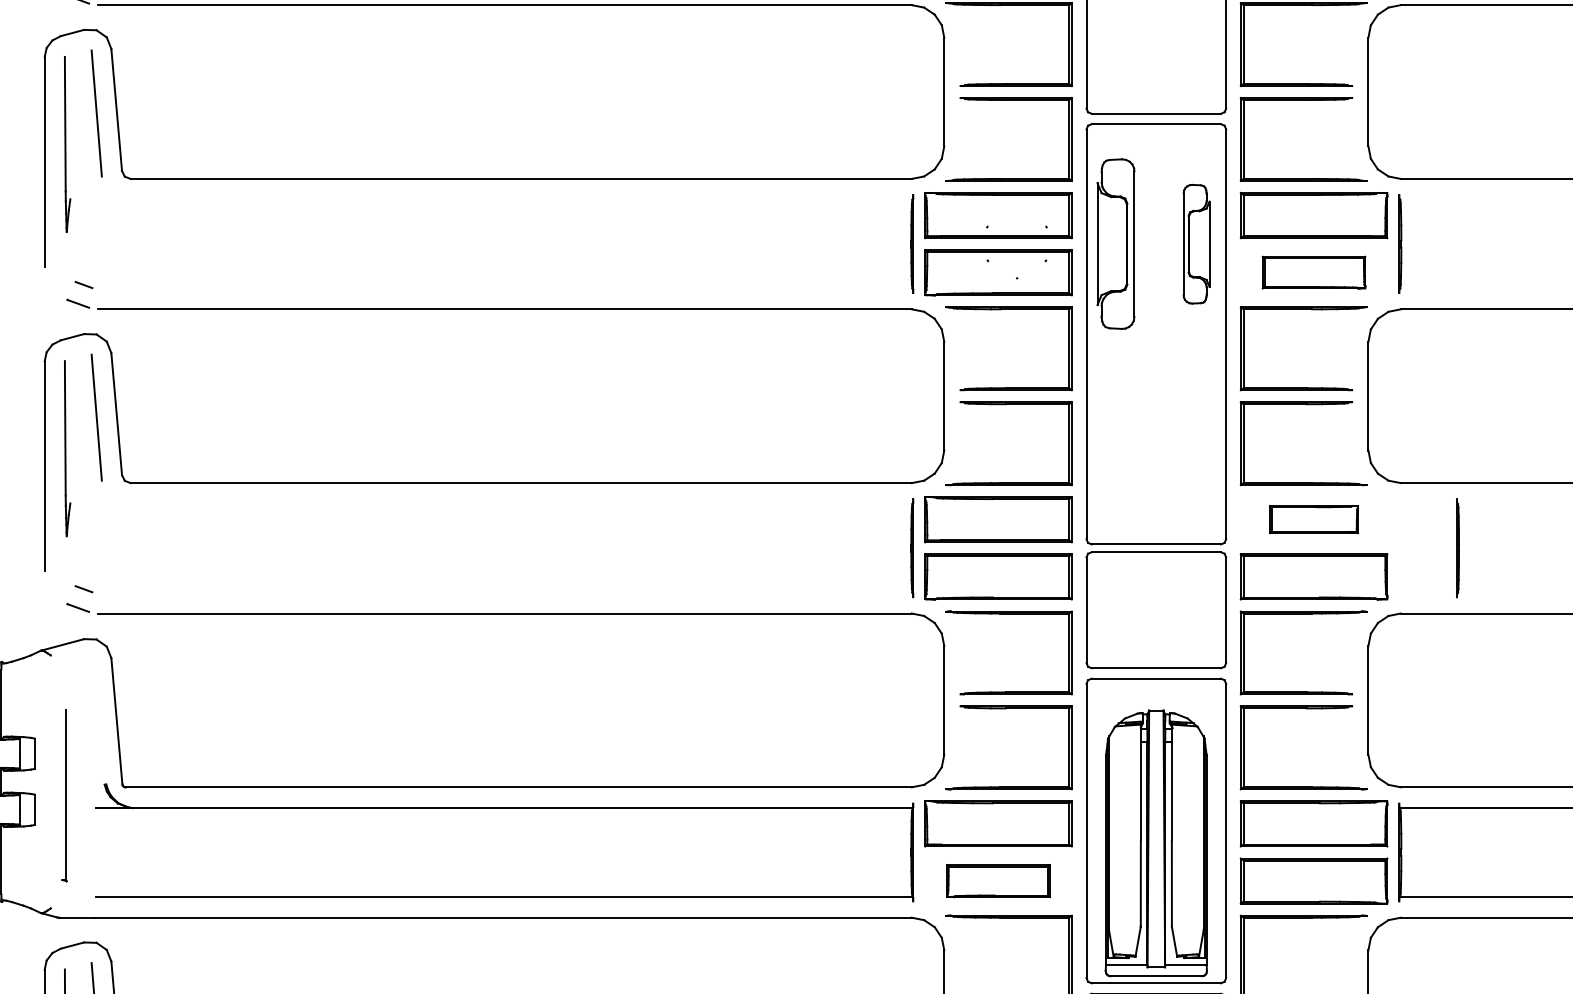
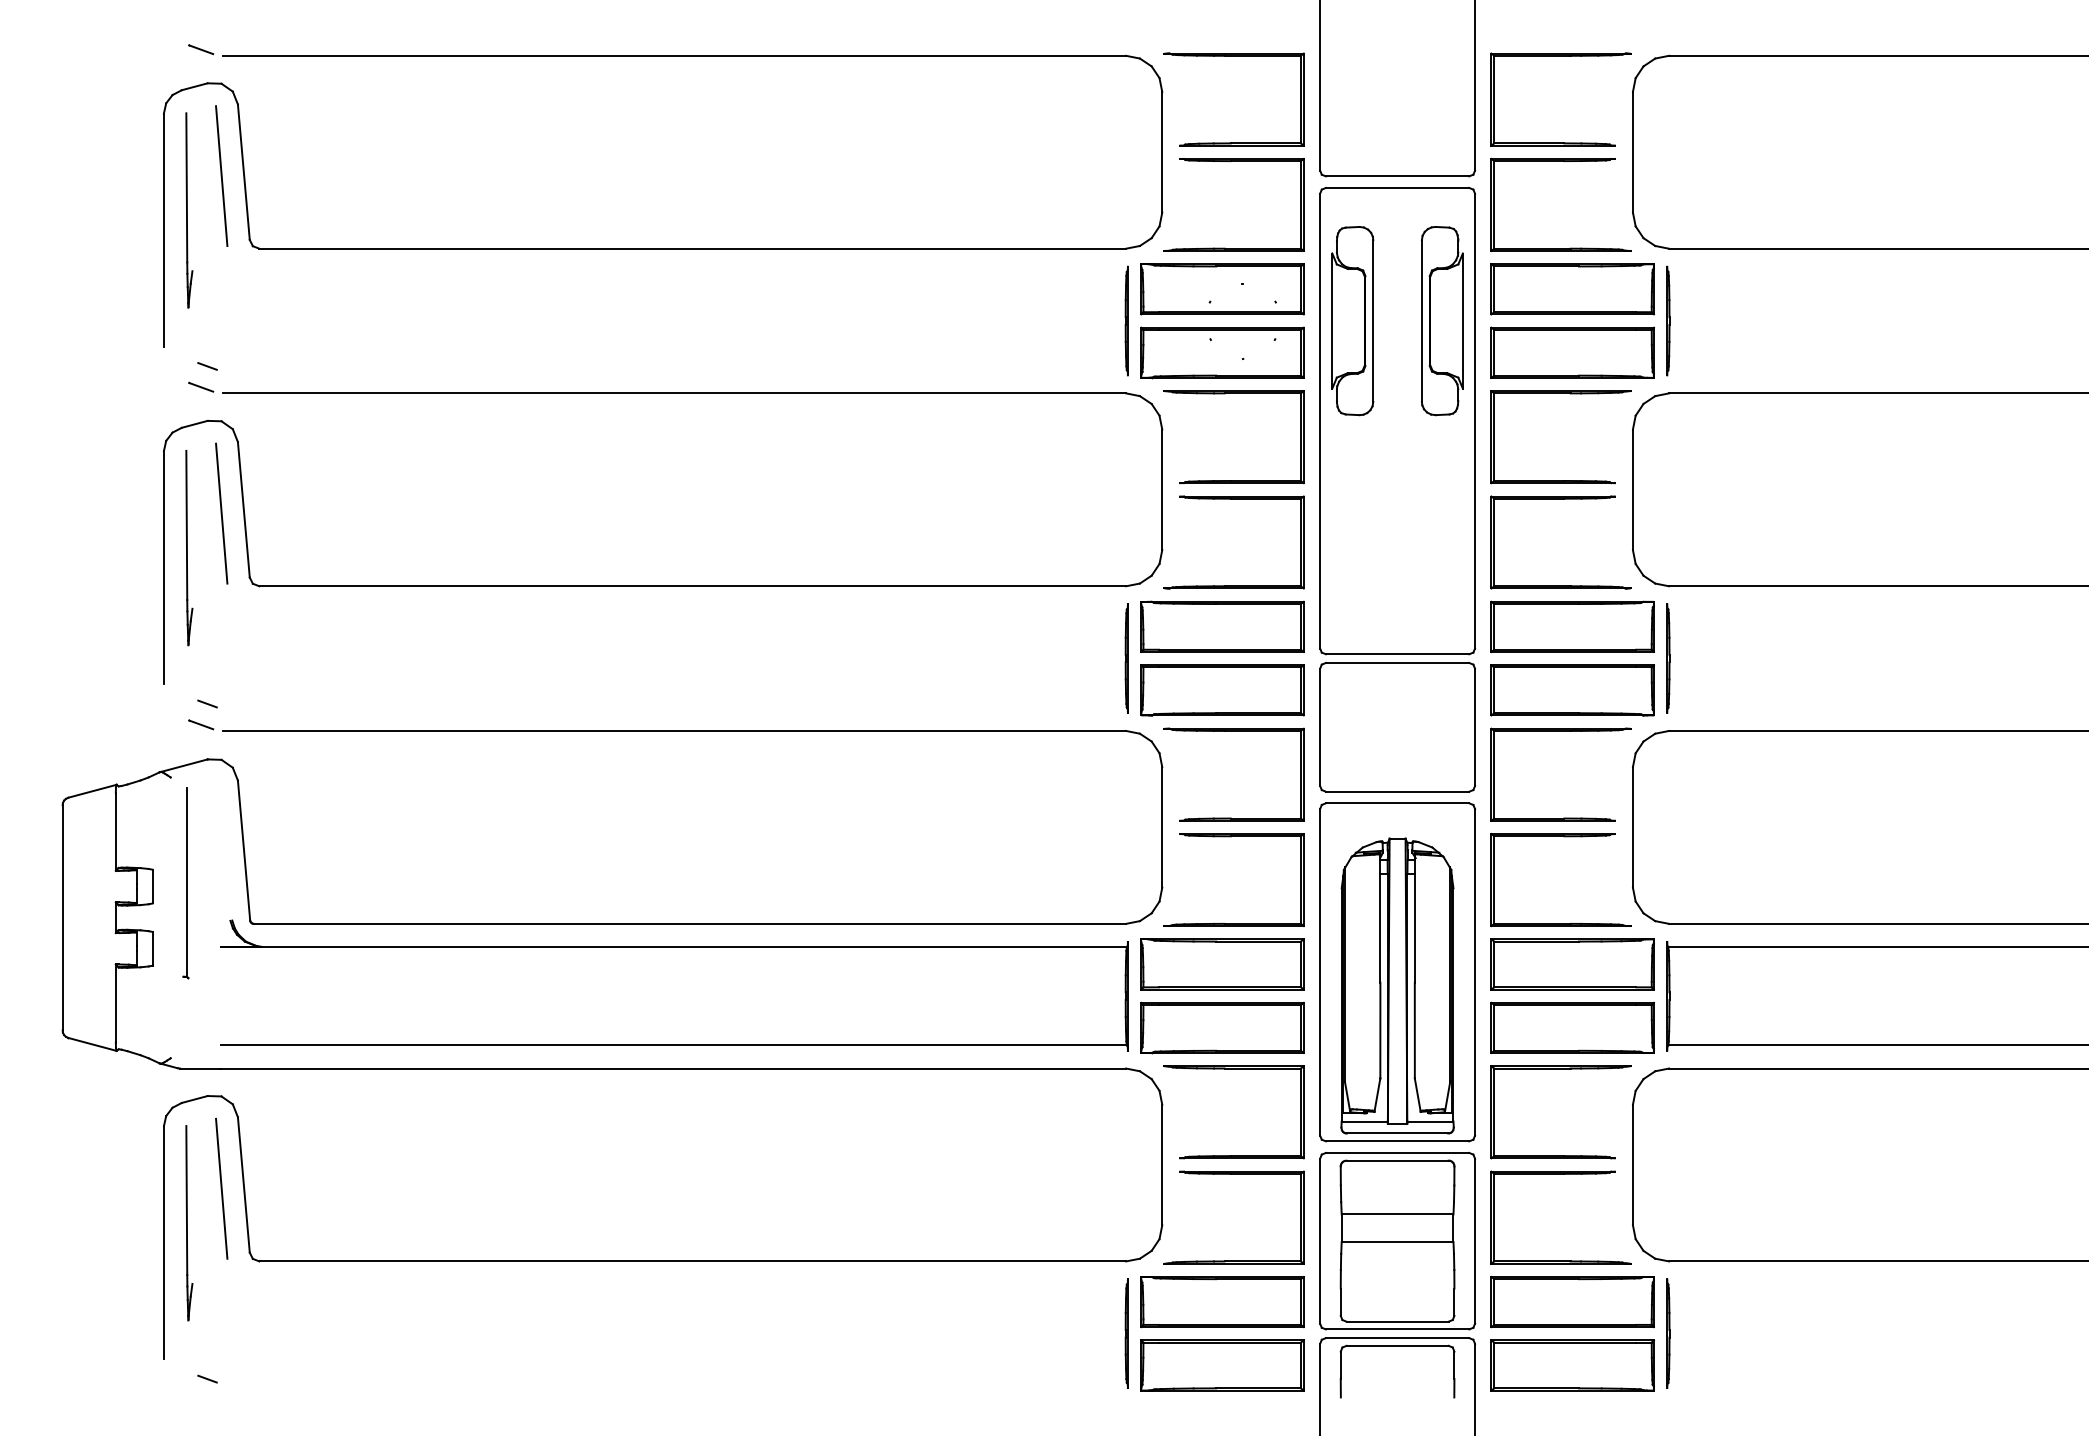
part: (1195, 244) -> (1441, 321), size x1.43
part: (1313, 272) -> (1572, 352), size x1.43
part: (1313, 519) -> (1572, 626), size x1.67
line: (1457, 548) -> (1667, 658), moved
part: (64, 796) -> (185, 883), moved
part: (998, 880) -> (1222, 1027), size x1.43

